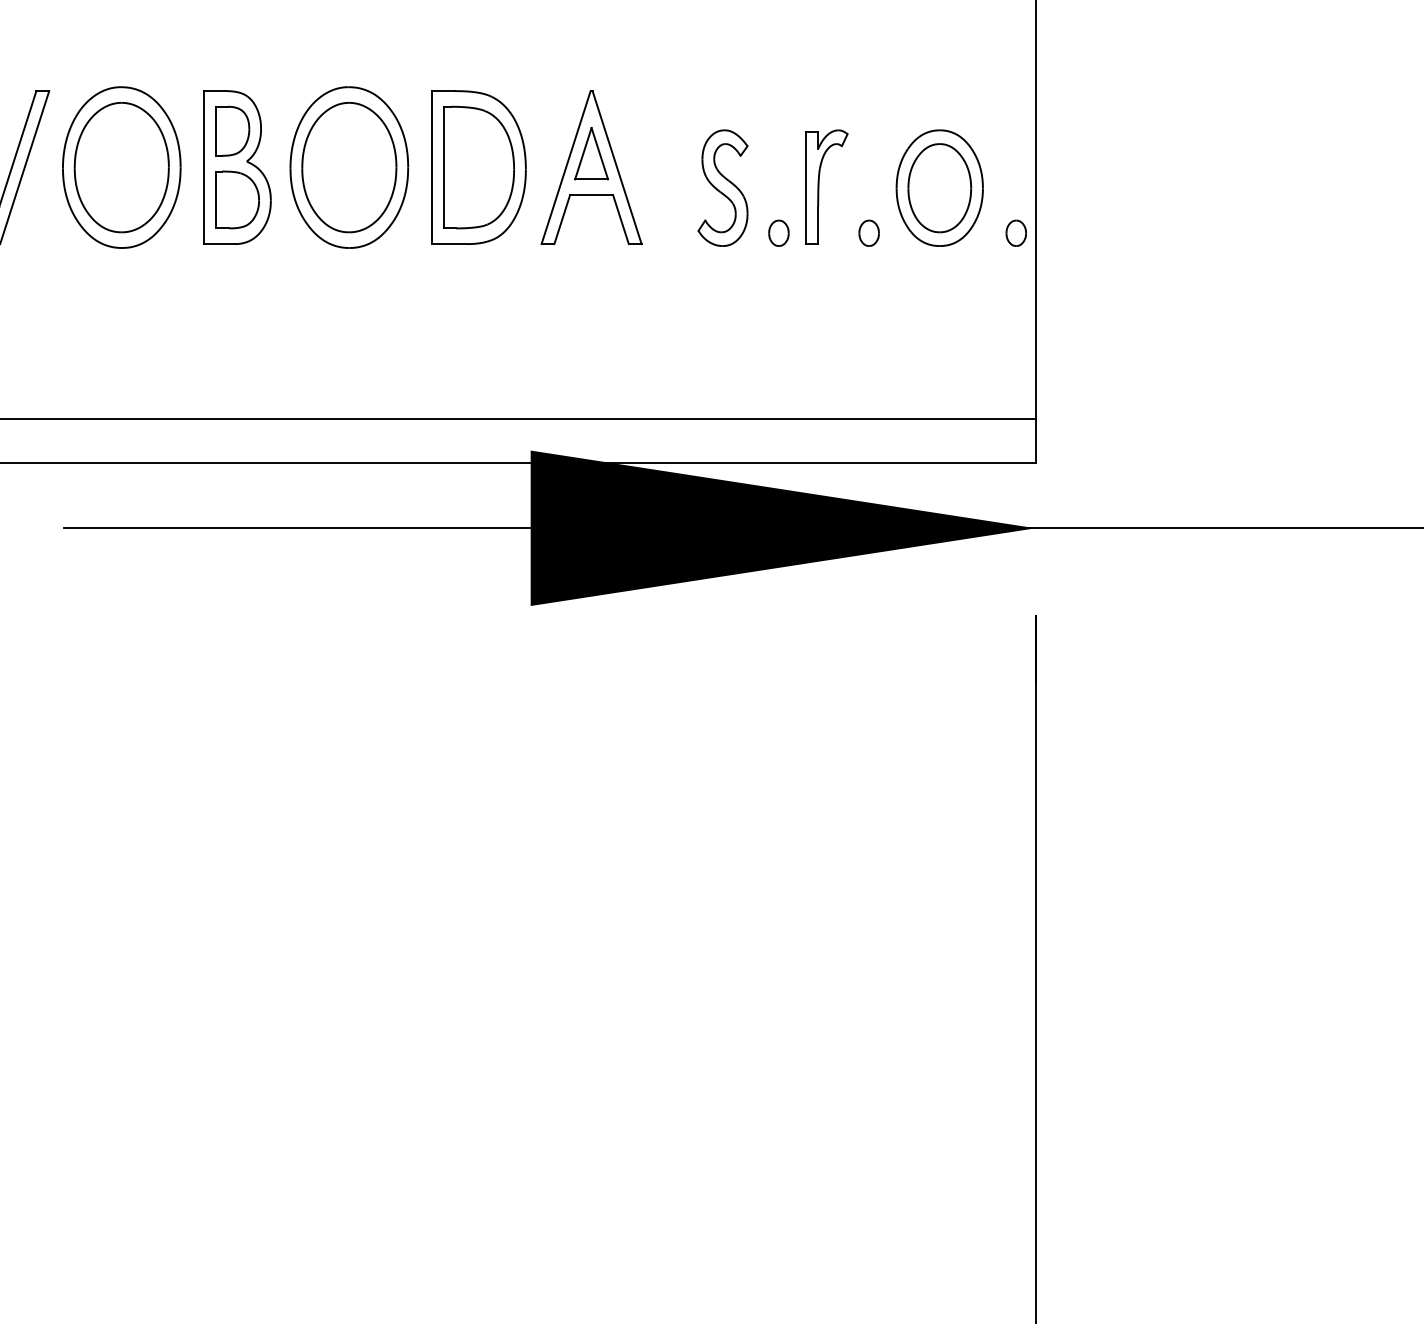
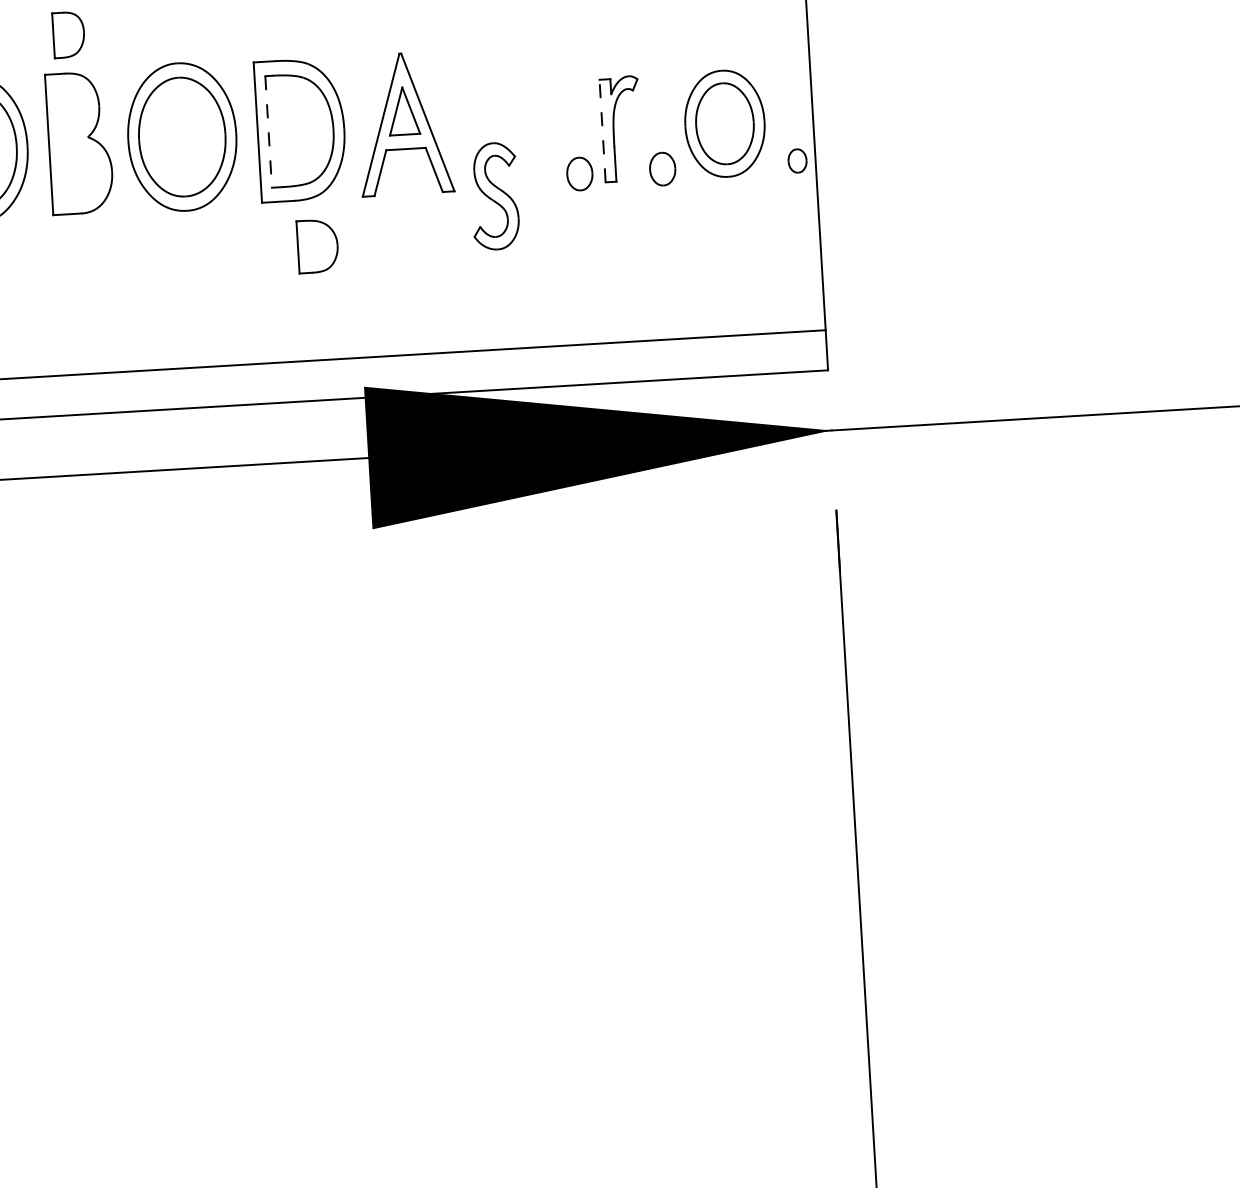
part: (232, 130) -> (68, 34), moved
line: (443, 167) -> (268, 131), solid -> dashed
part: (722, 187) -> (494, 195), moved
line: (806, 188) -> (602, 131), solid -> dashed
part: (237, 199) -> (317, 245), moved
part: (778, 232) -> (579, 173), size x1.4
part: (868, 232) -> (661, 168), size x1.4

